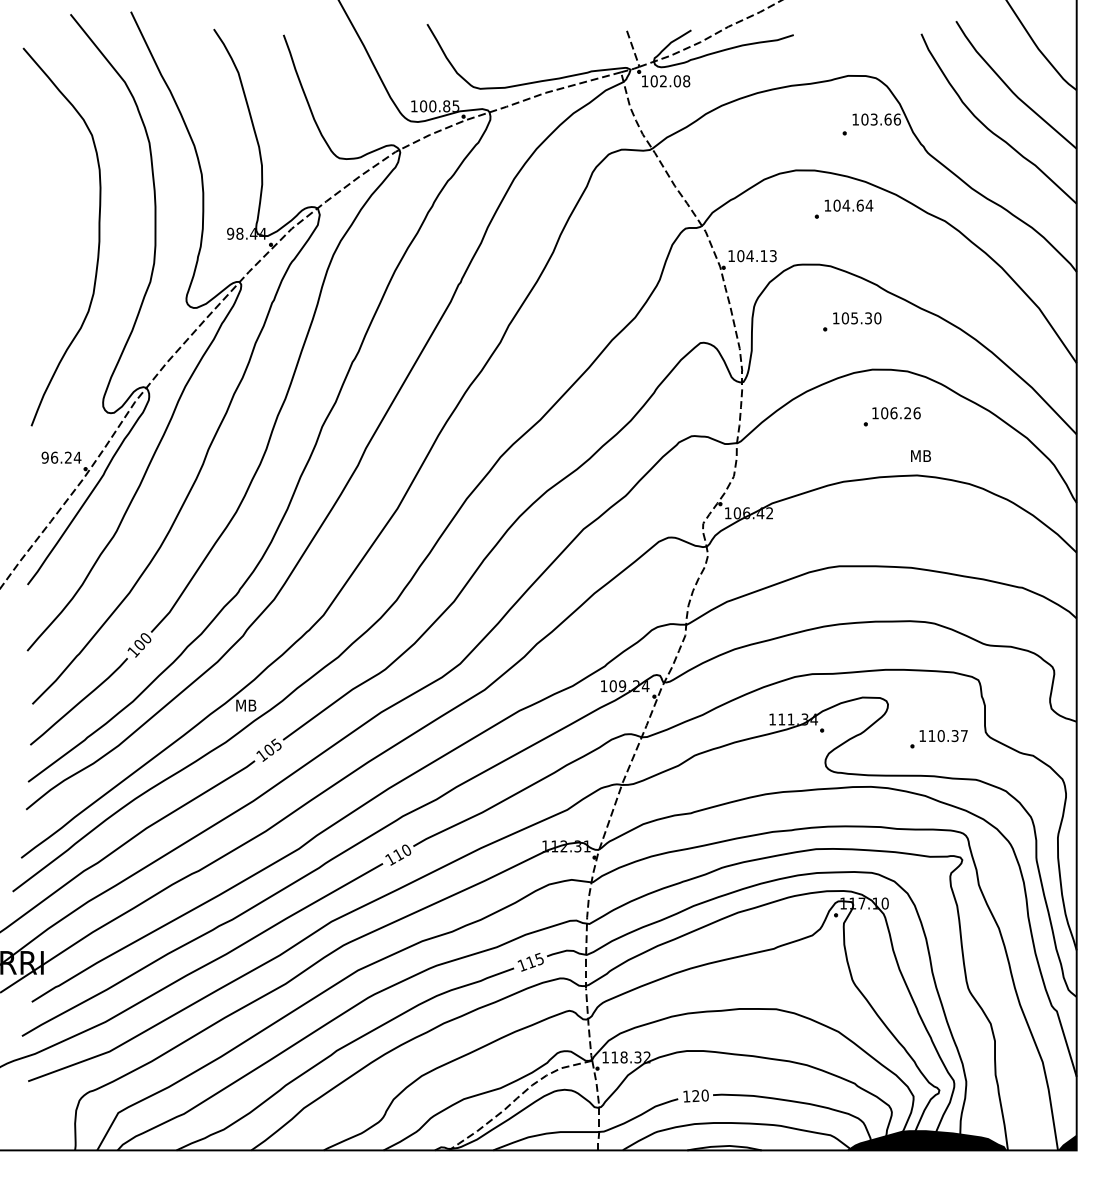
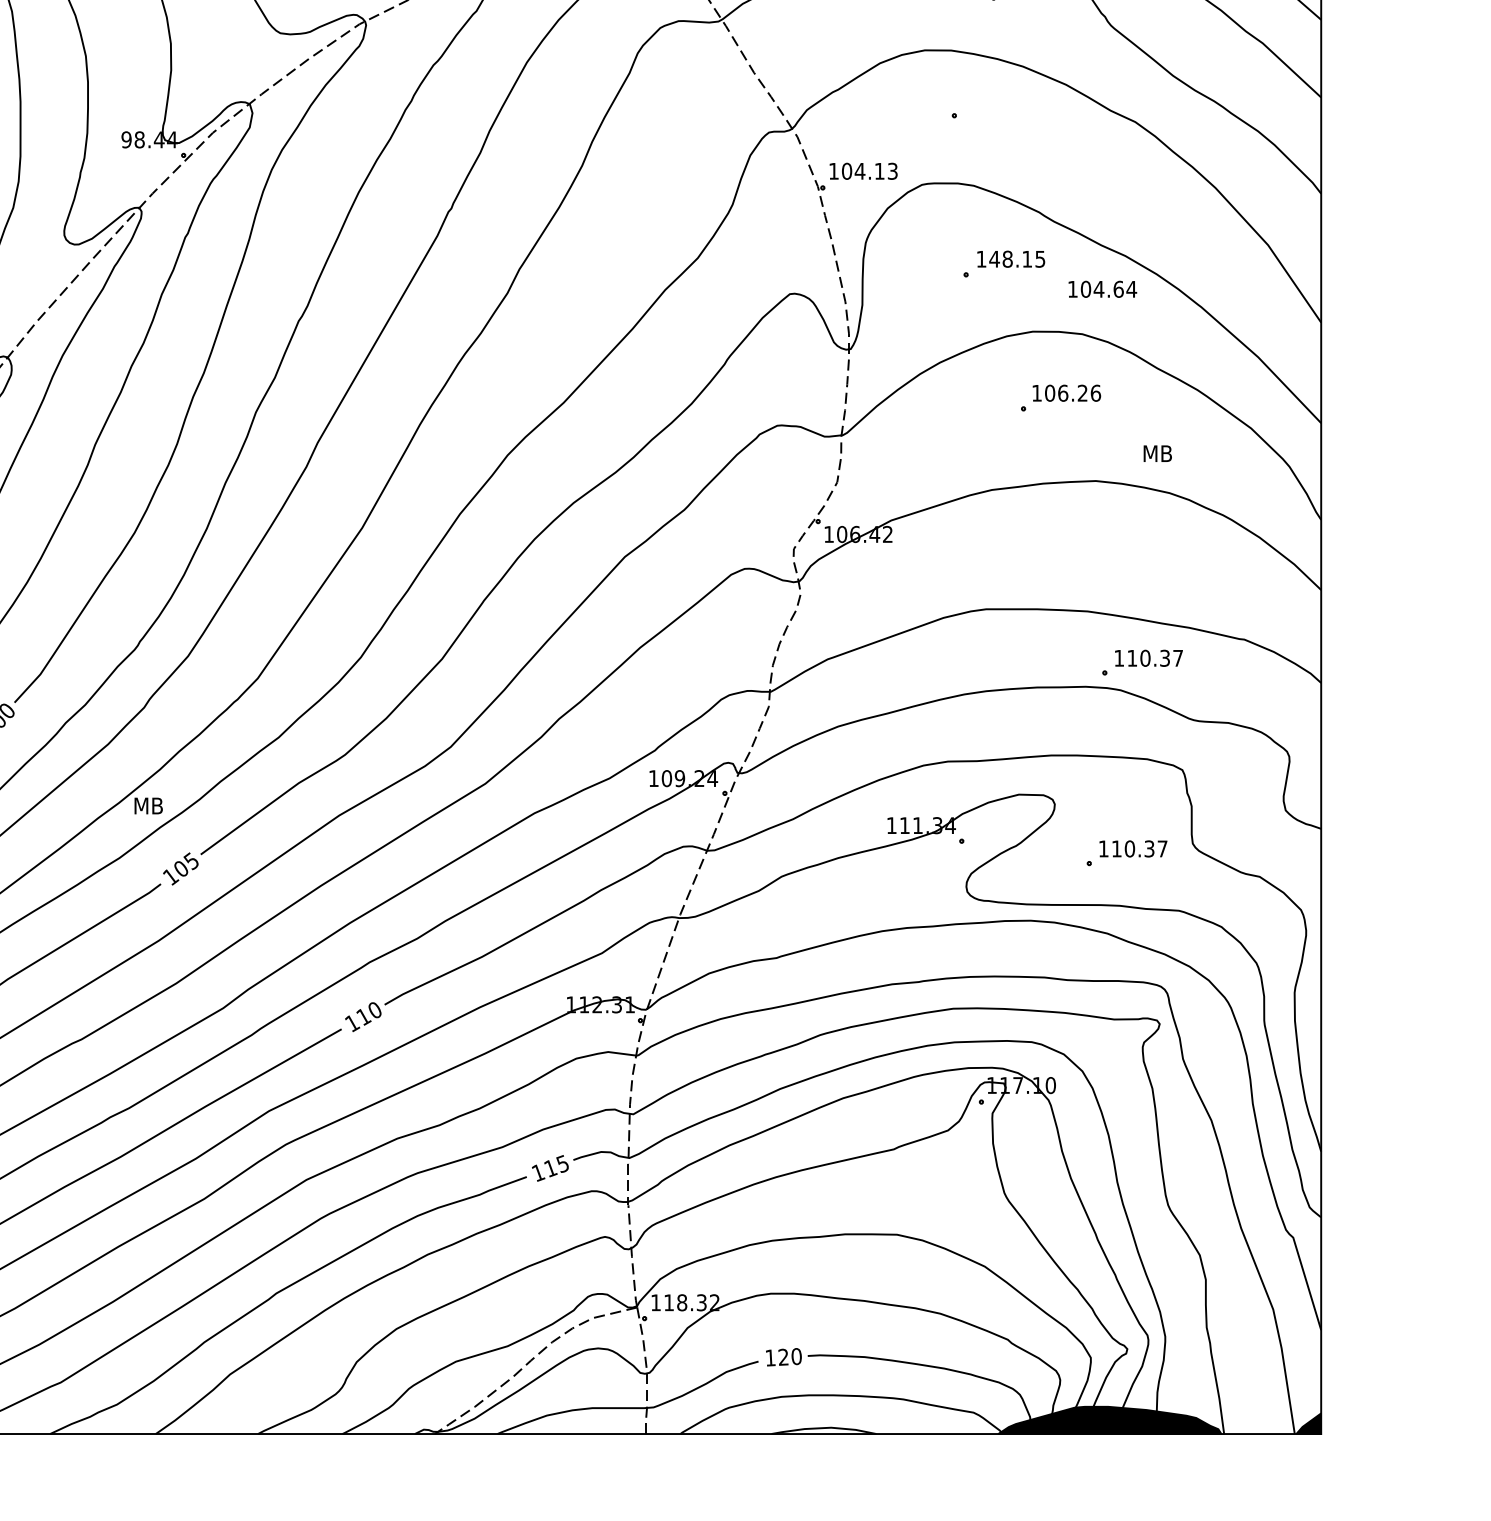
text: (848, 205) -> (1102, 289), moved
text: (861, 318) -> (1017, 259), 105.30 -> 148.15
text: (920, 455) -> (1157, 452), moved
part: (949, 604) -> (1141, 663), added

